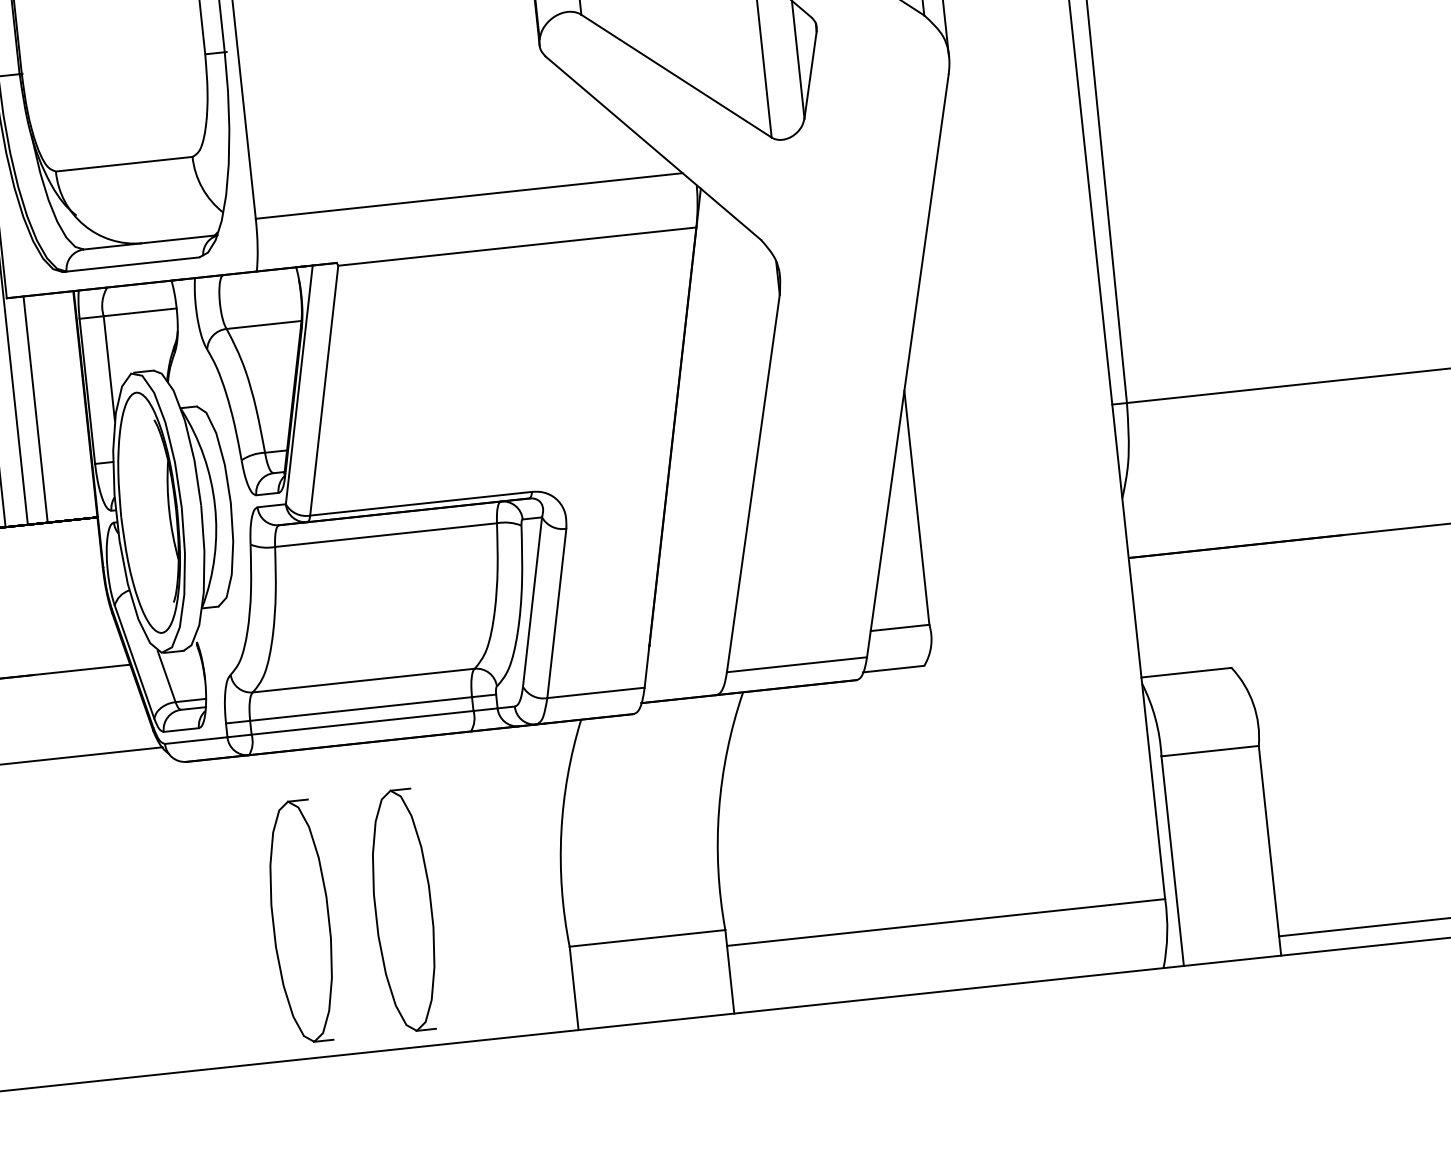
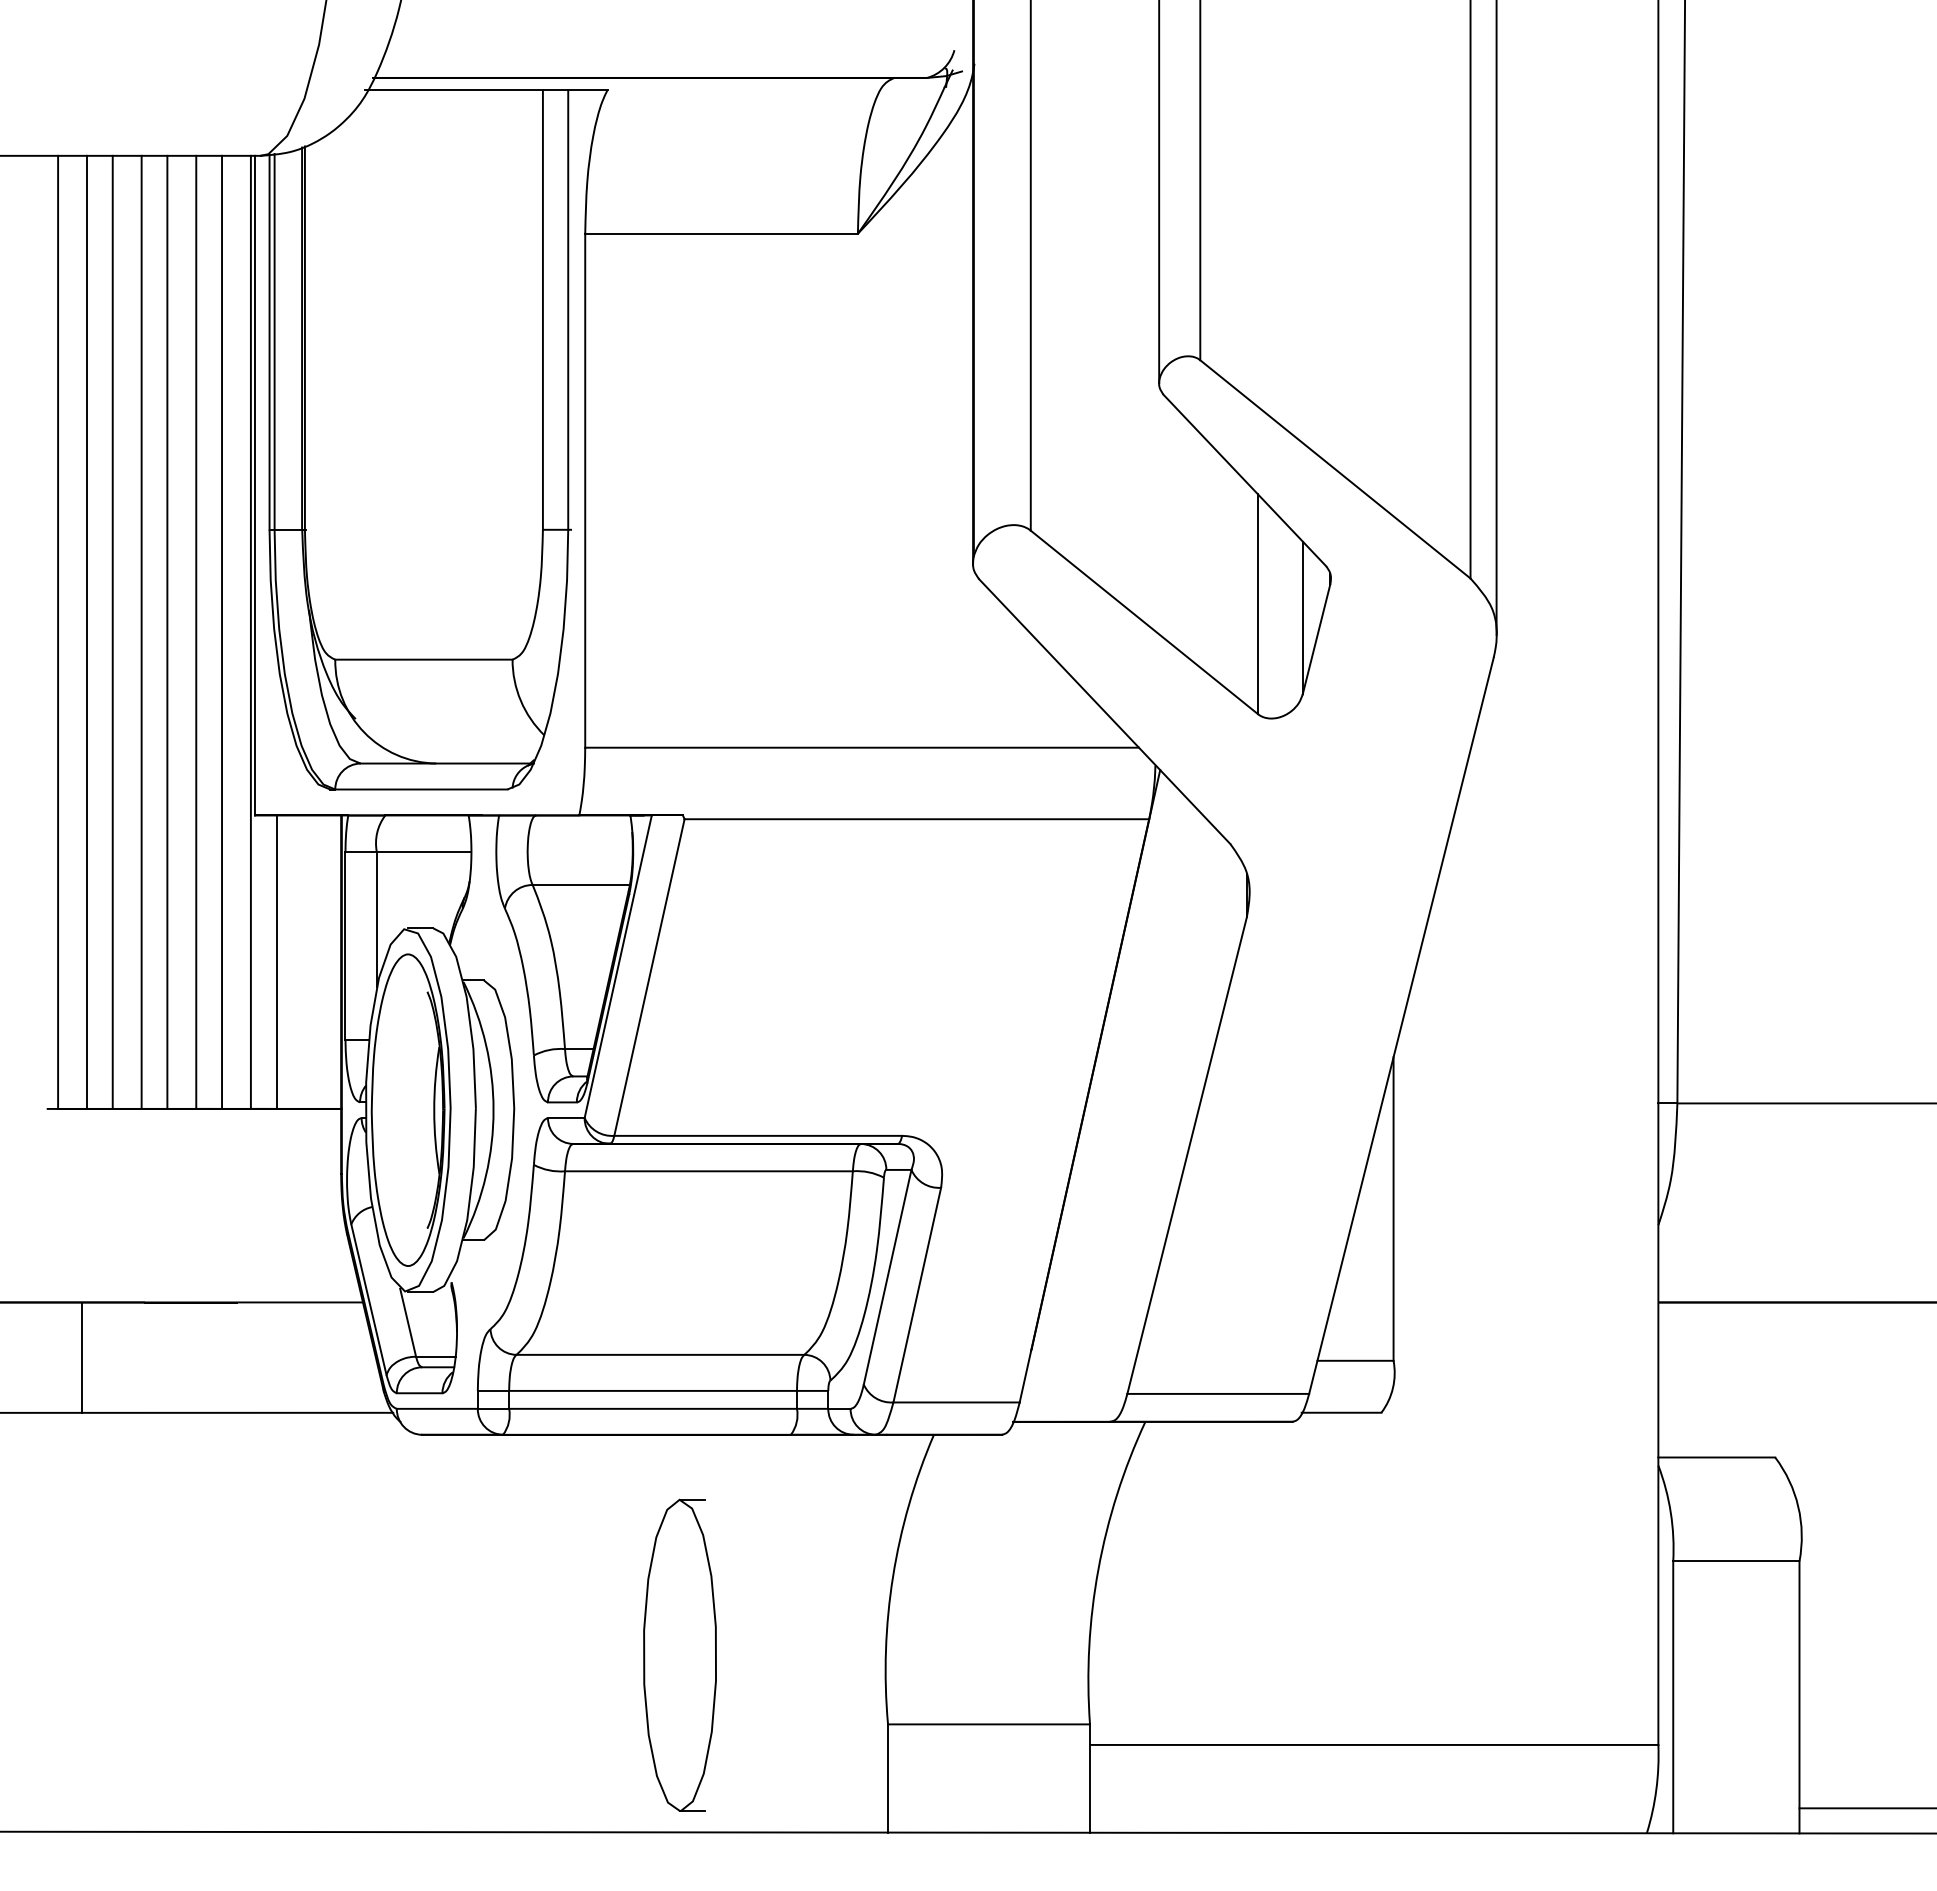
part: (300, 920) -> (546, 1654), removed

